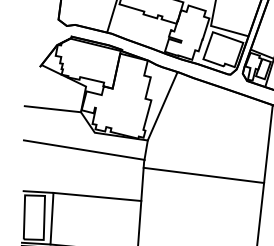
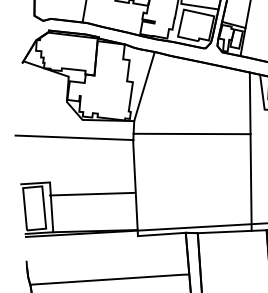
line: (52, 108) -> (39, 101), removed
line: (203, 174) -> (191, 133), moved
line: (97, 196) -> (92, 193), moved

